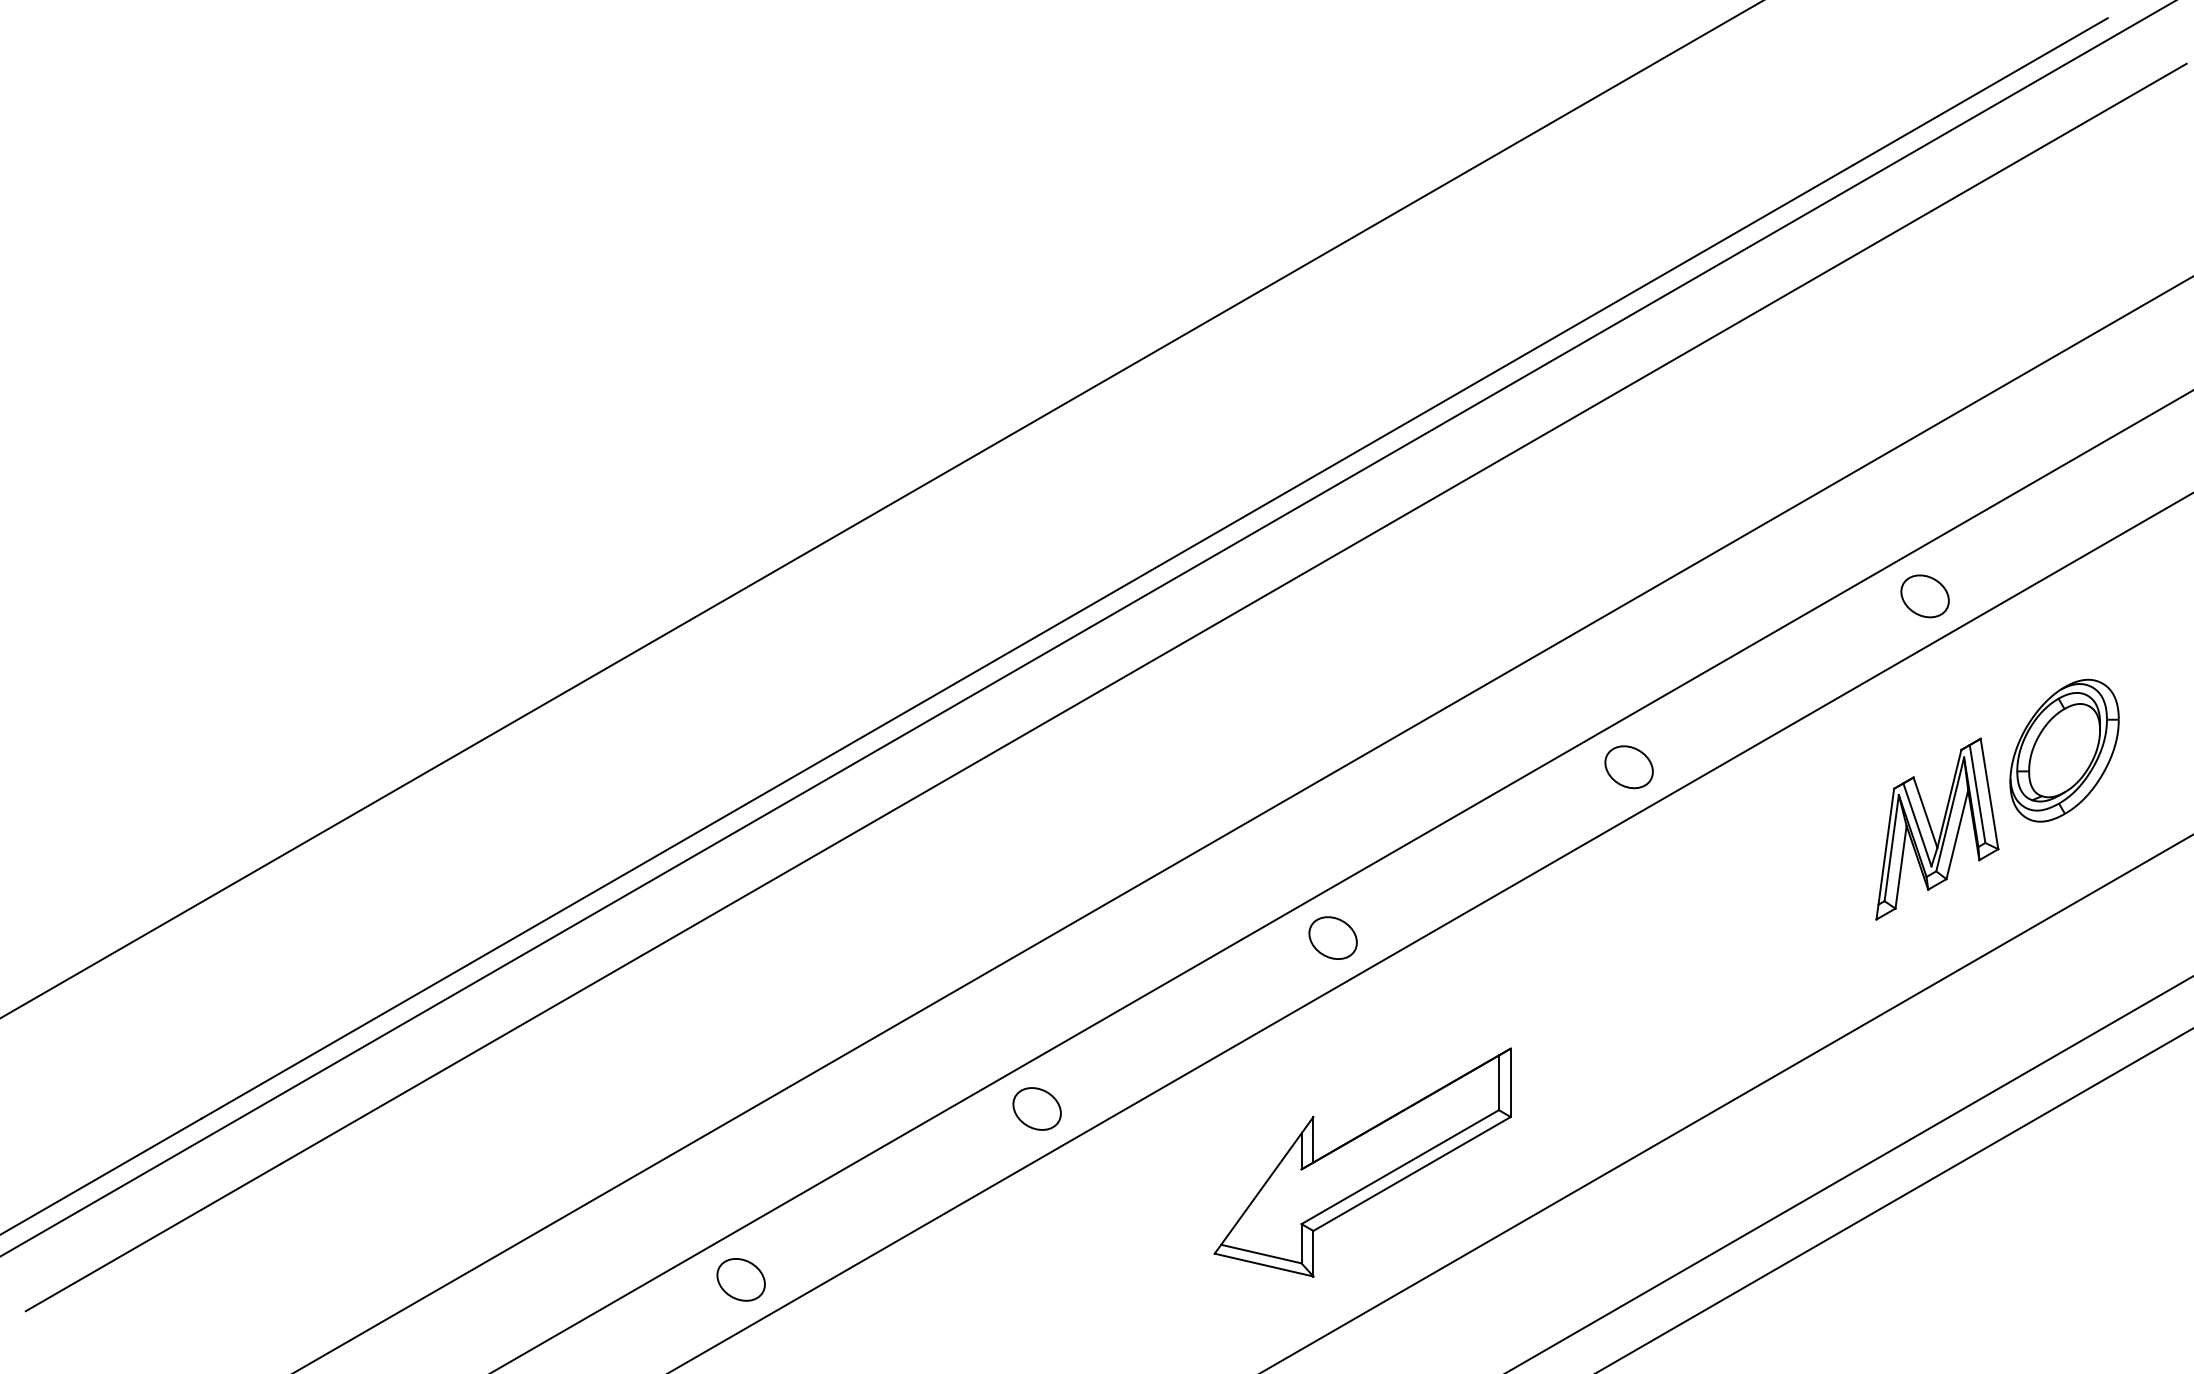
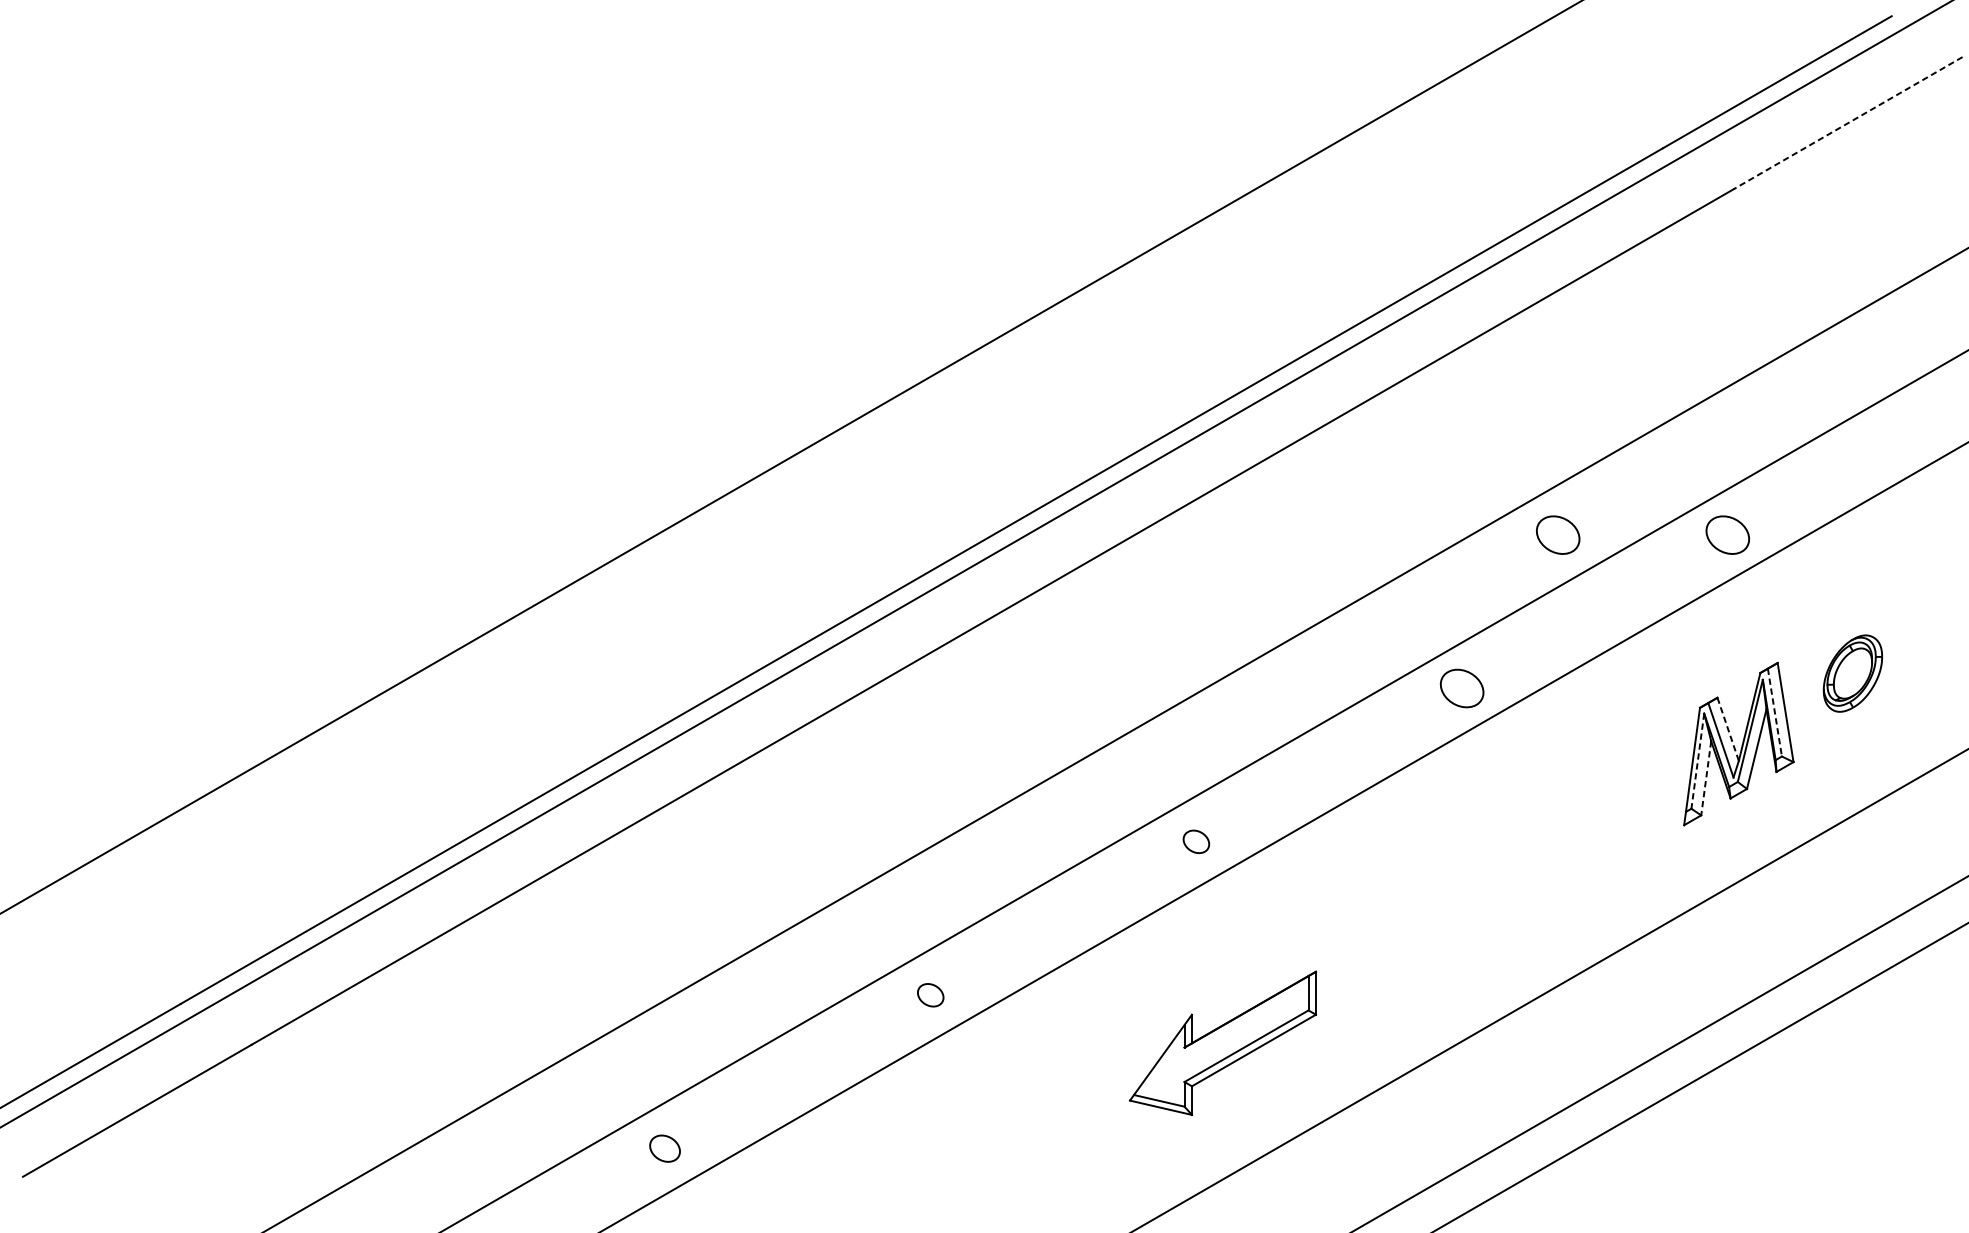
line: (2058, 137) -> (1847, 123), solid -> dashed
part: (1735, 596) -> (1557, 535), added
part: (2064, 750) -> (1852, 673), size x0.6
line: (1977, 794) -> (1774, 712), solid -> dashed
line: (1925, 813) -> (1728, 730), solid -> dashed
line: (1891, 848) -> (1697, 761), solid -> dashed
line: (1901, 867) -> (1706, 778), solid -> dashed
part: (1332, 937) -> (1195, 841), size x0.6
part: (1036, 1108) -> (930, 994), size x0.6
part: (1362, 1162) -> (1222, 1043), size x0.7
part: (740, 1279) -> (664, 1148), size x0.7

